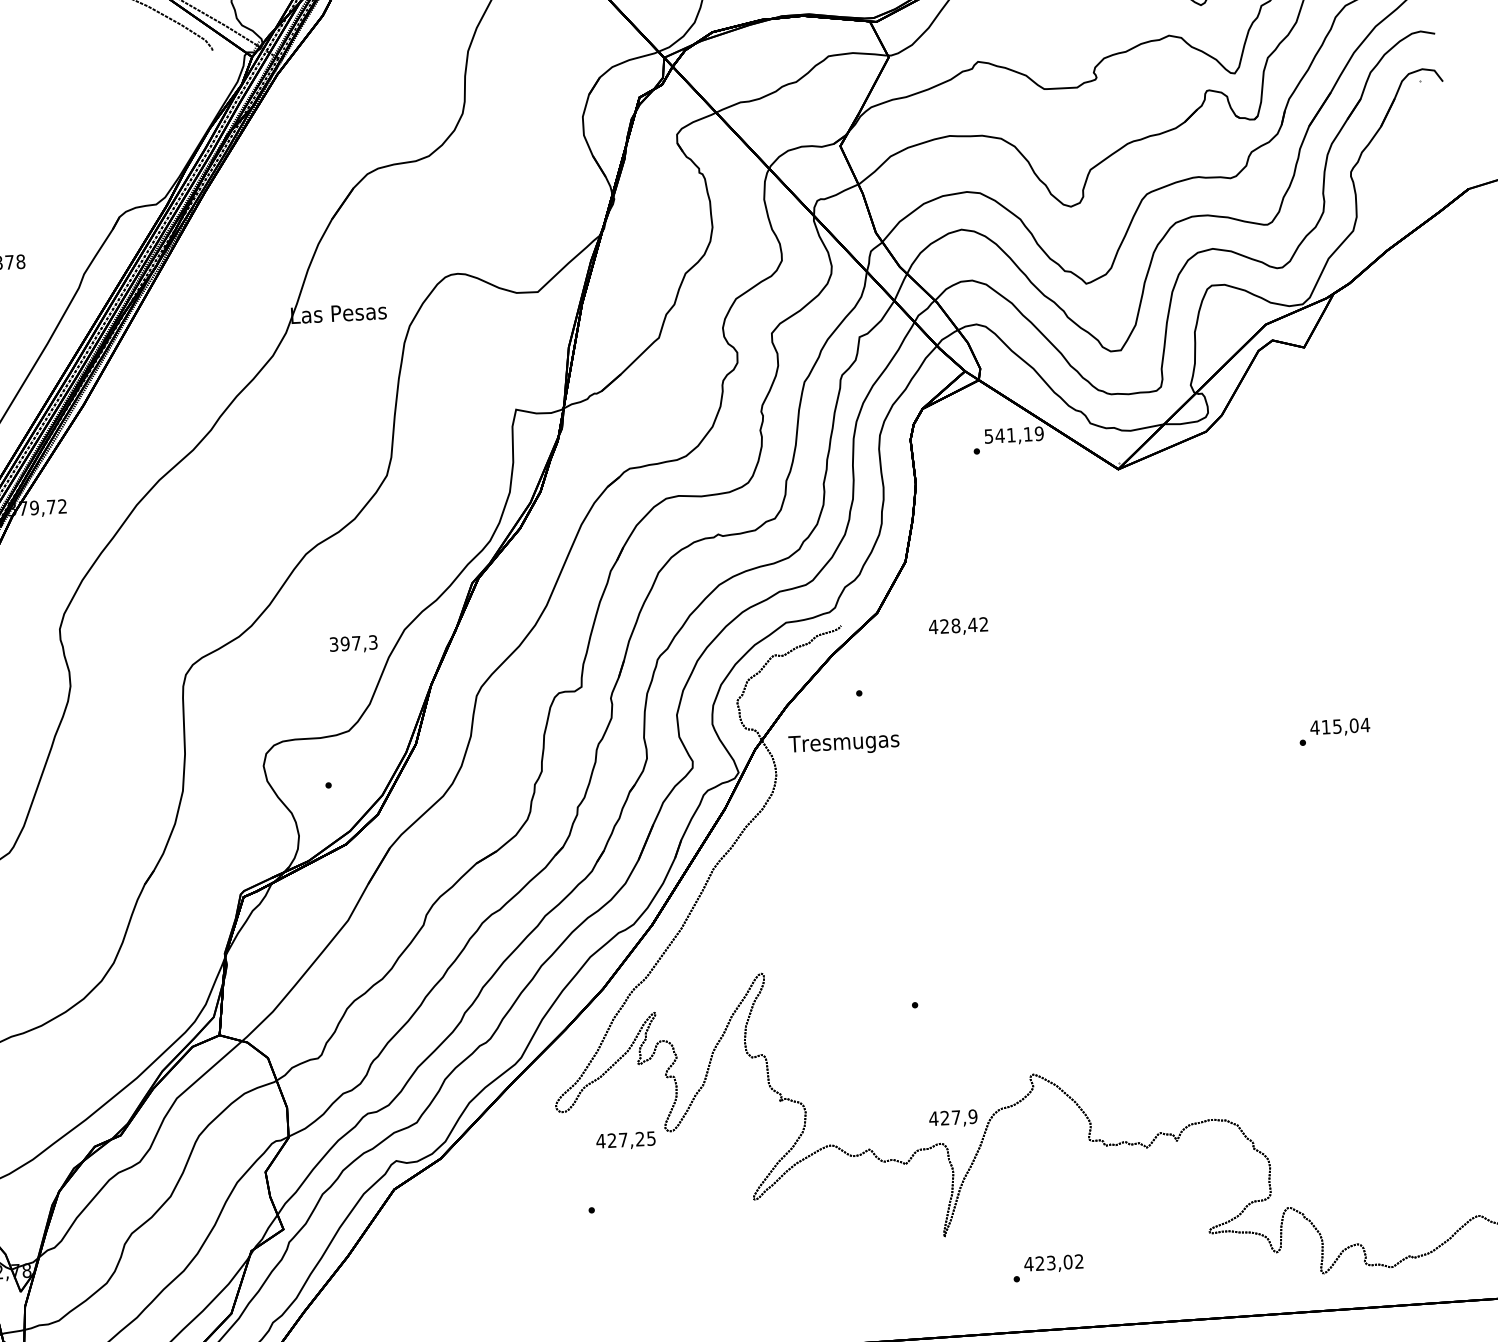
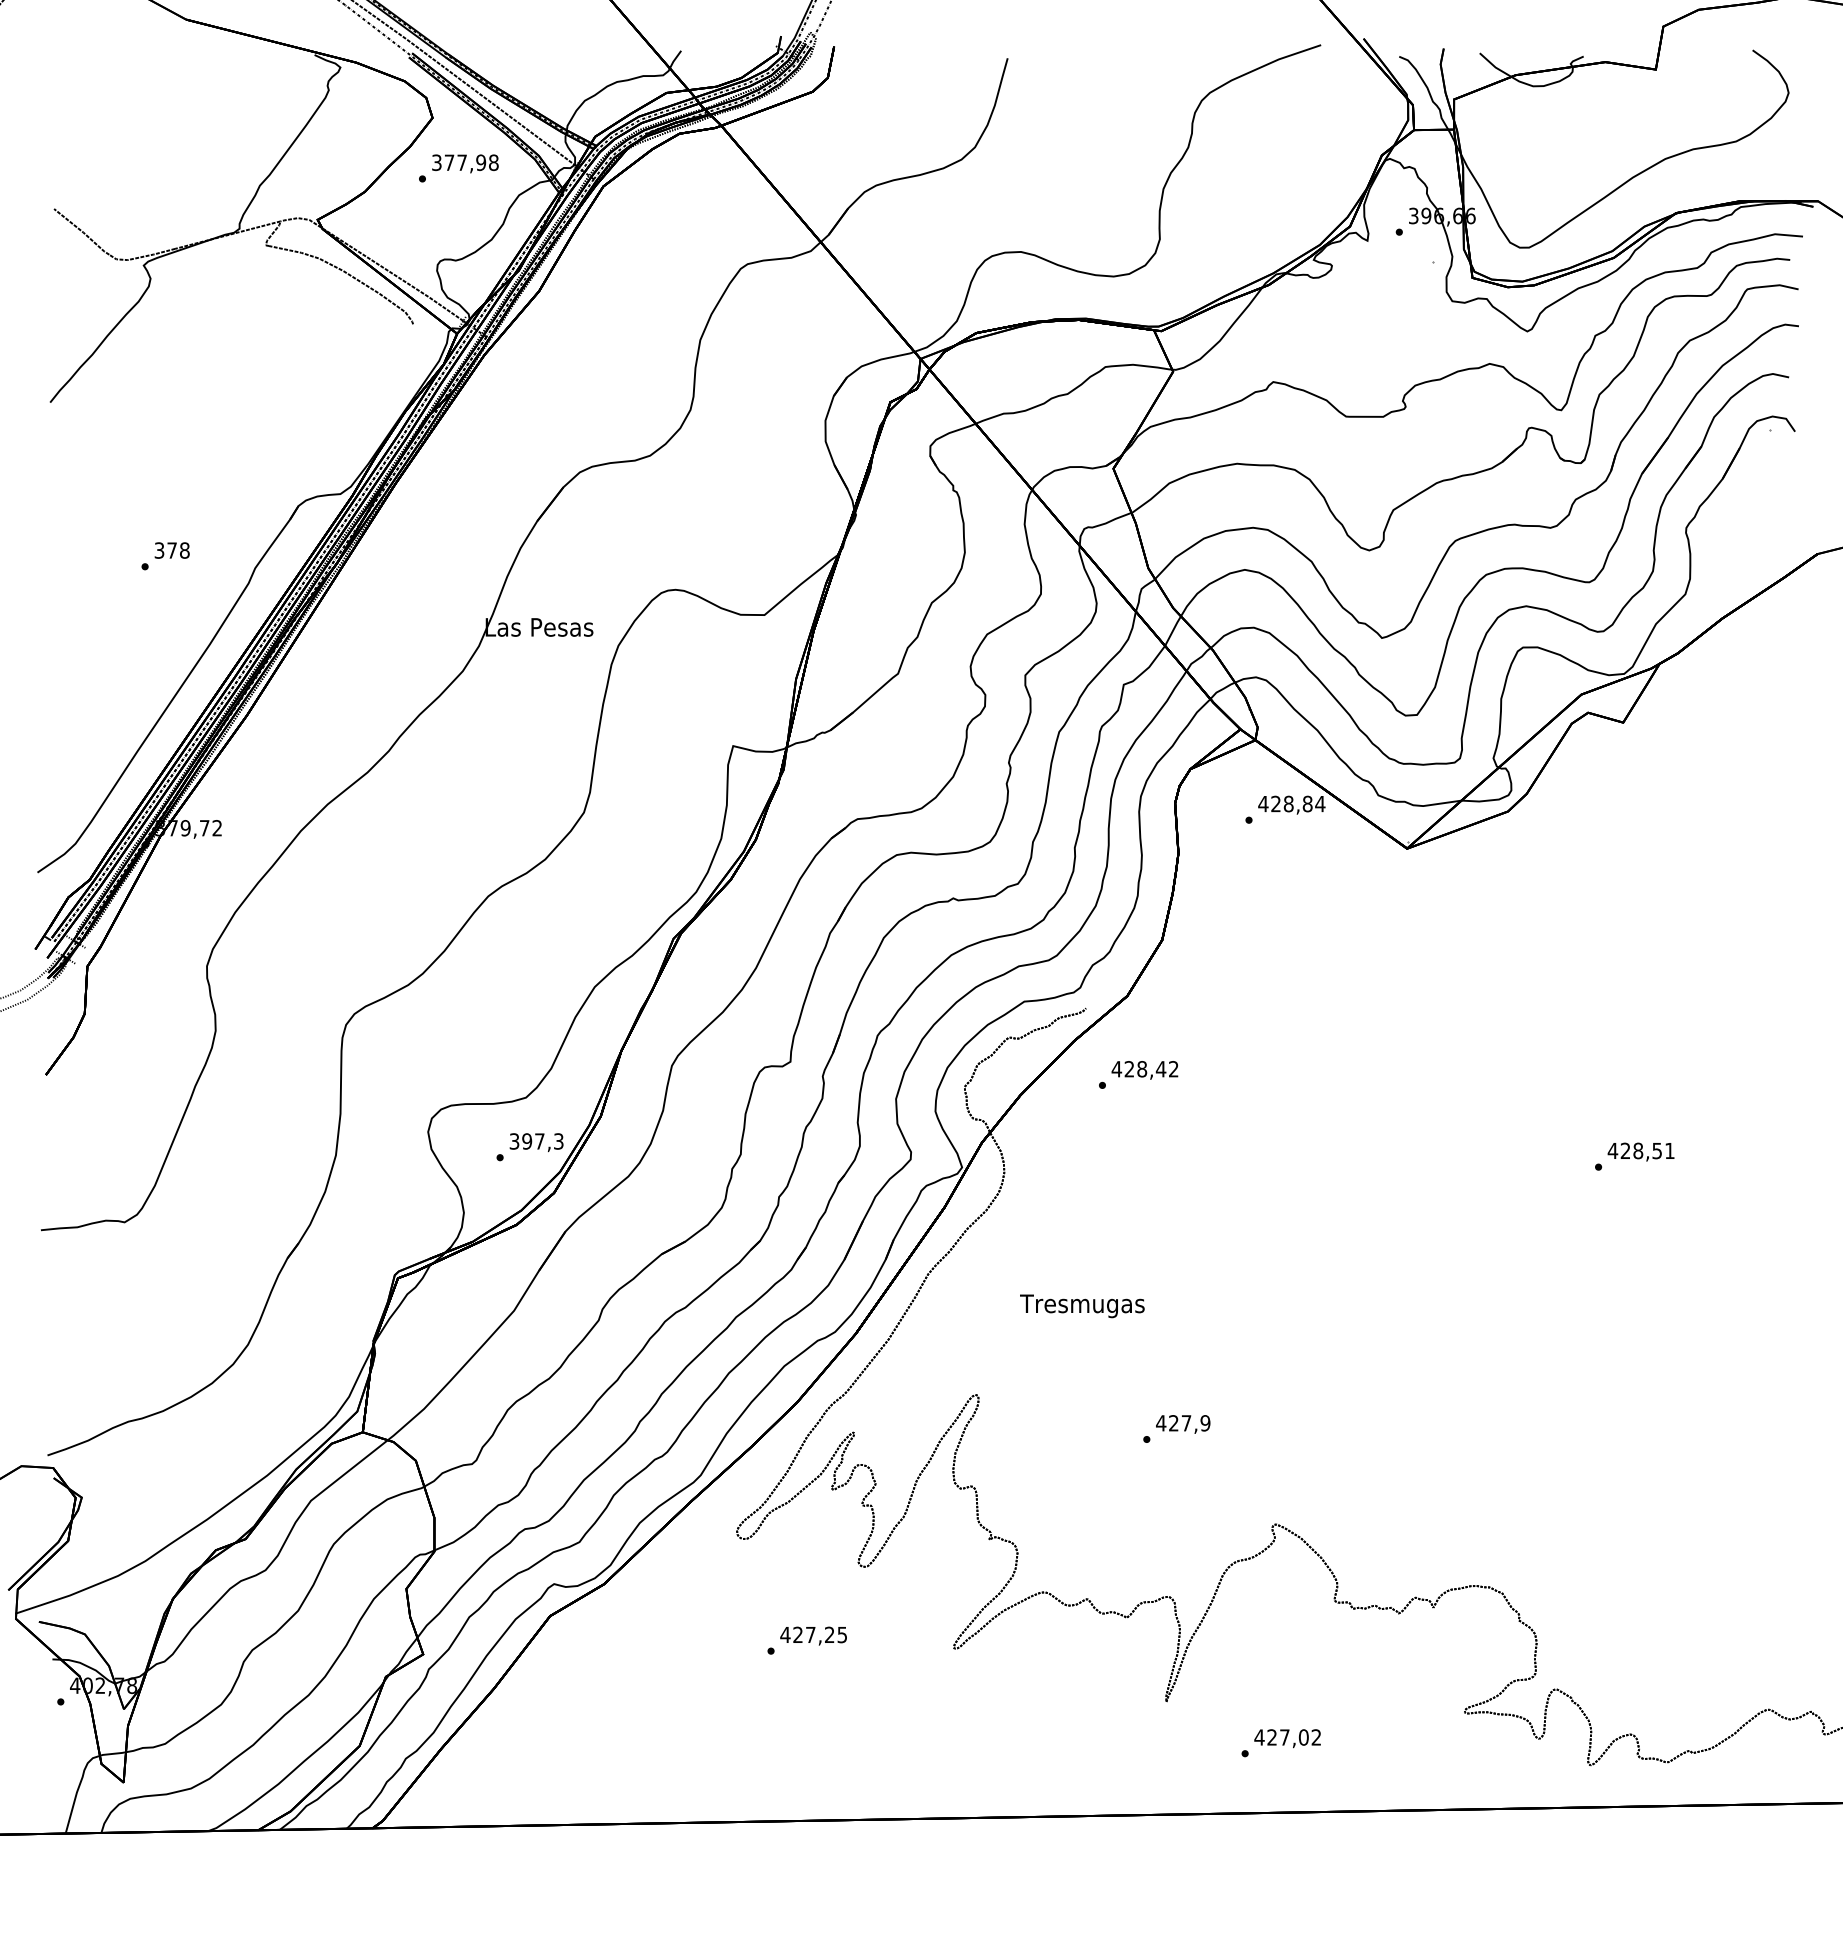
text: (1013, 434) -> (1291, 803), 541,19 -> 428,84
text: (958, 626) -> (1144, 1070), moved
text: (353, 644) -> (536, 1142), moved
text: (1345, 725) -> (1647, 1150), 415,04 -> 428,51
text: (844, 744) -> (1082, 1306), moved
text: (953, 1118) -> (1183, 1424), moved
text: (625, 1140) -> (813, 1635), moved
text: (1050, 1263) -> (1284, 1737), 423,02 -> 427,02

